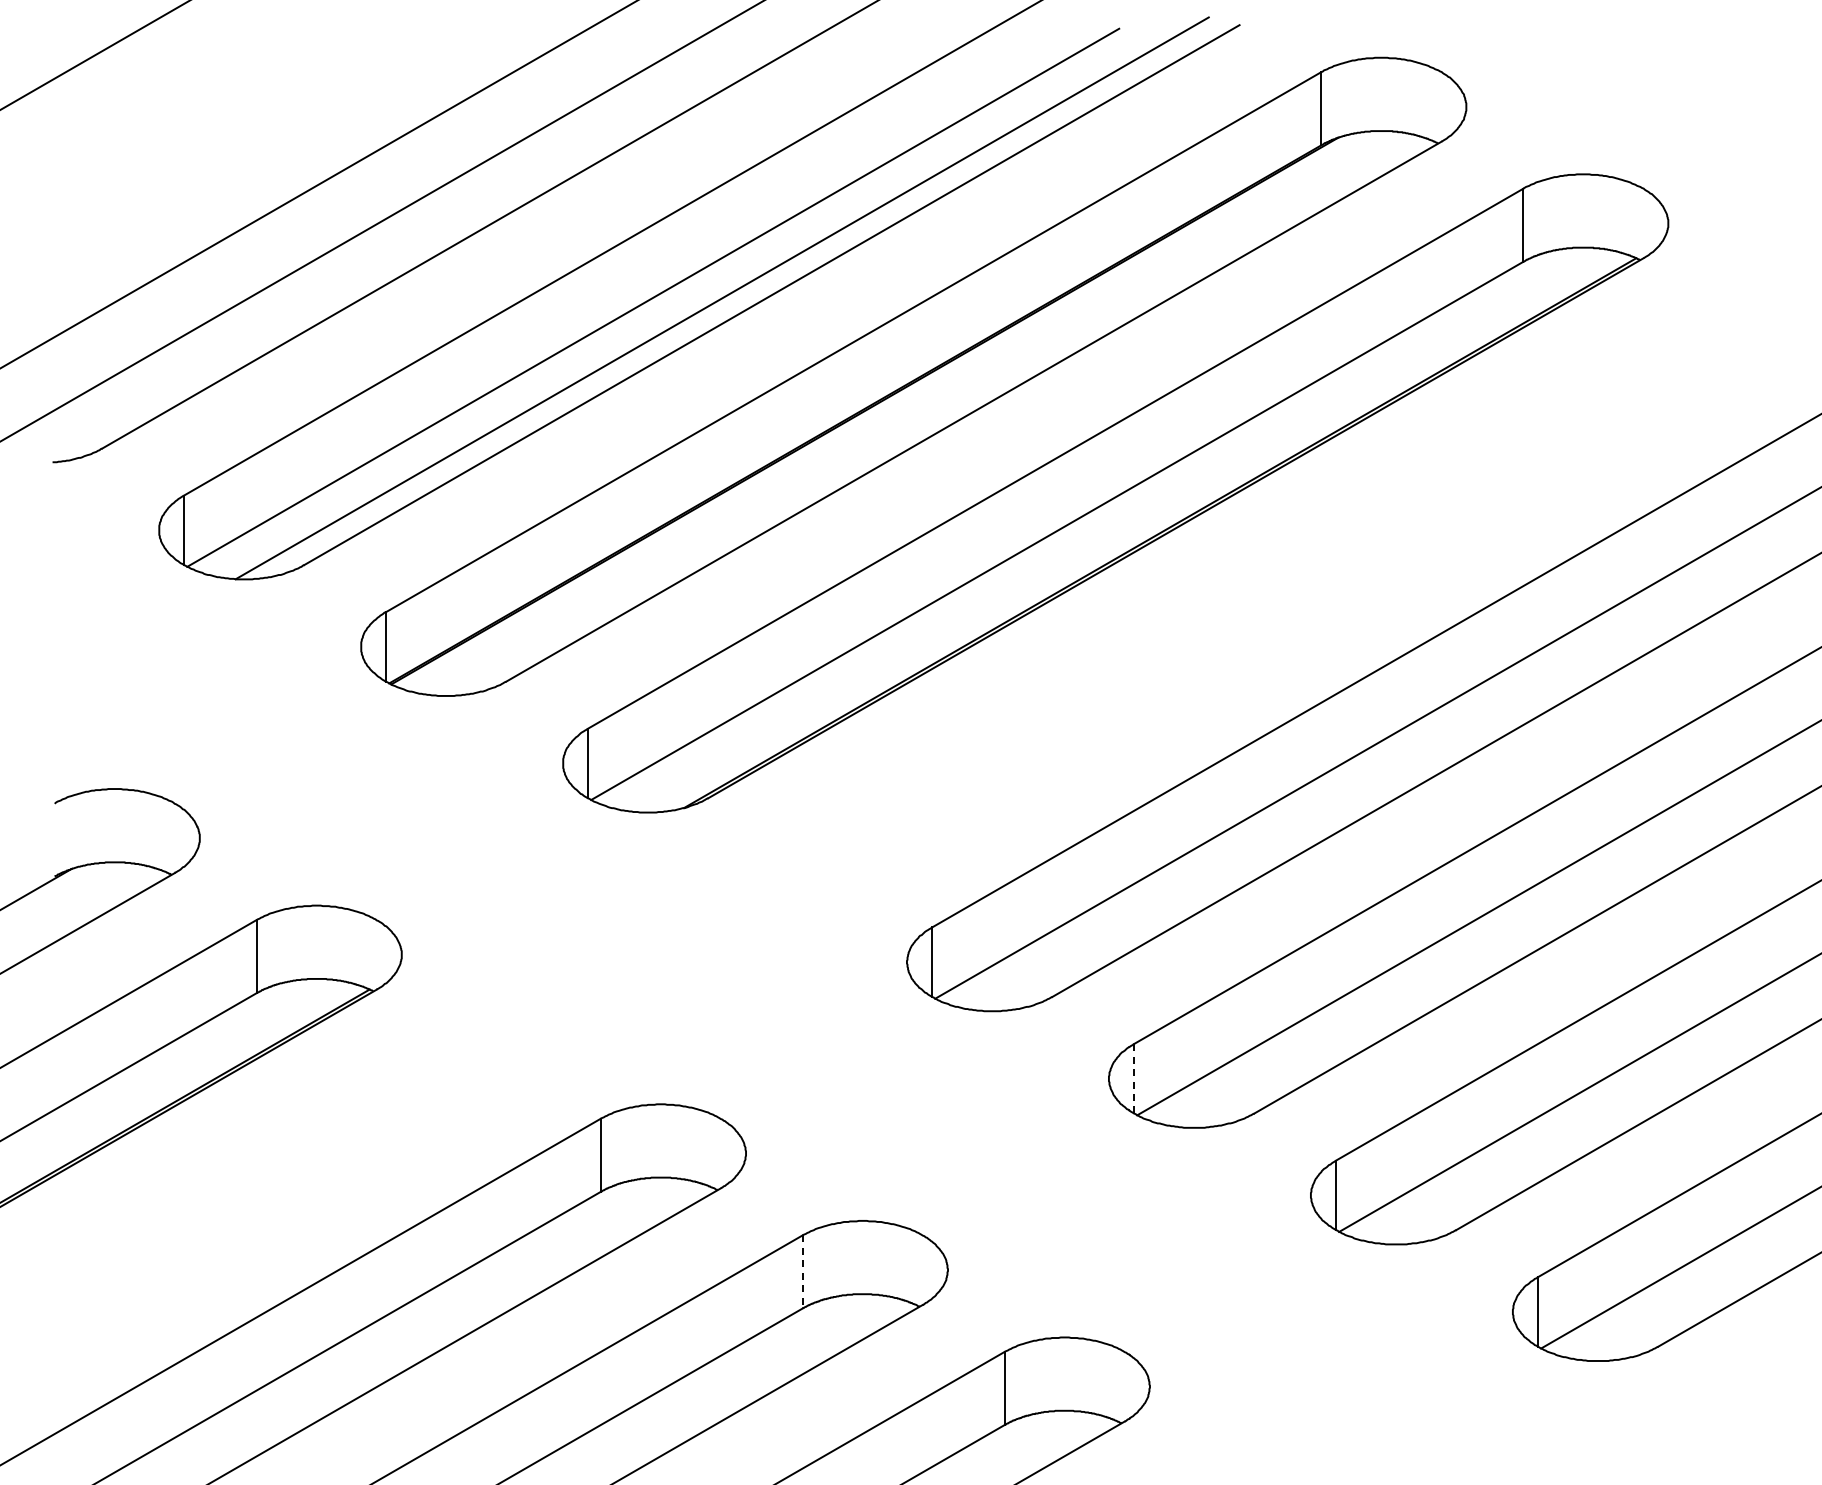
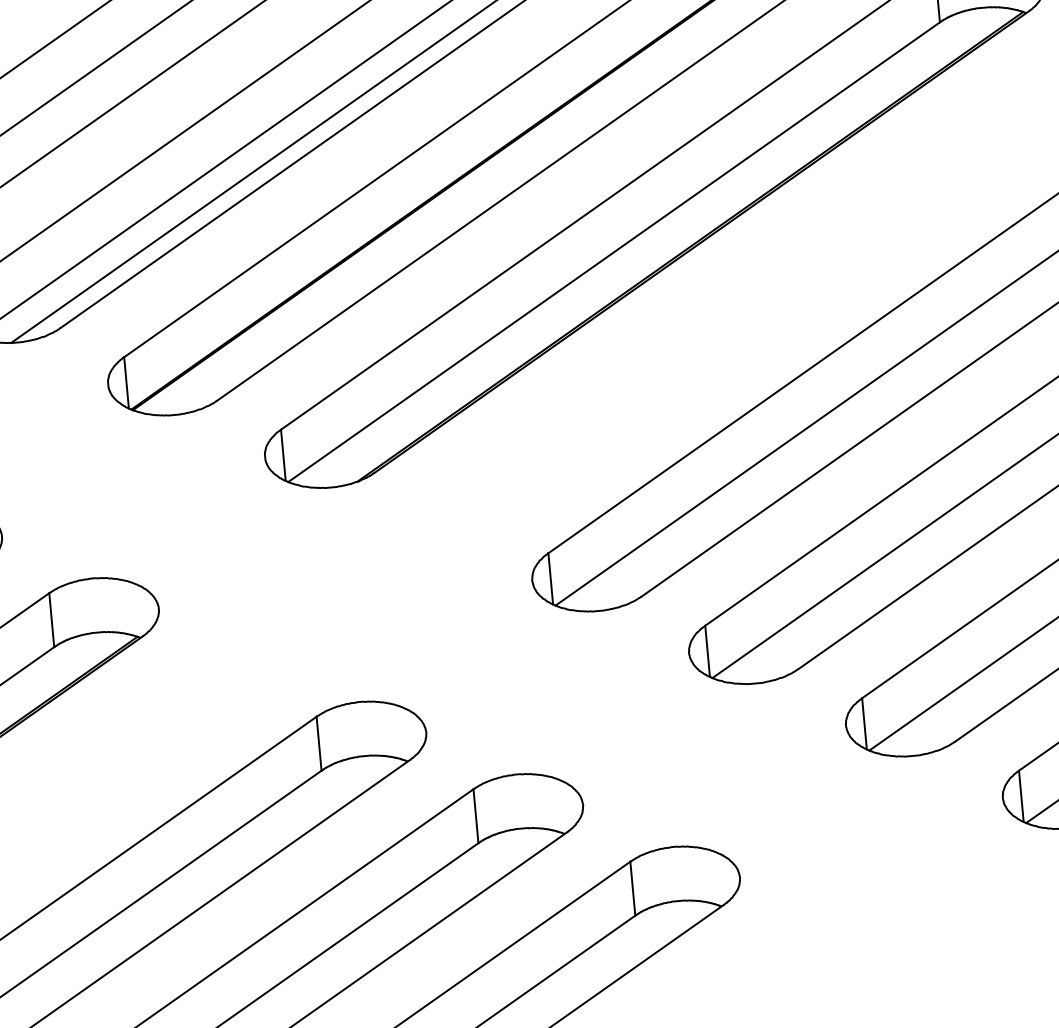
line: (1134, 1078) -> (707, 651), dashed -> solid
line: (802, 1271) -> (475, 815), dashed -> solid

